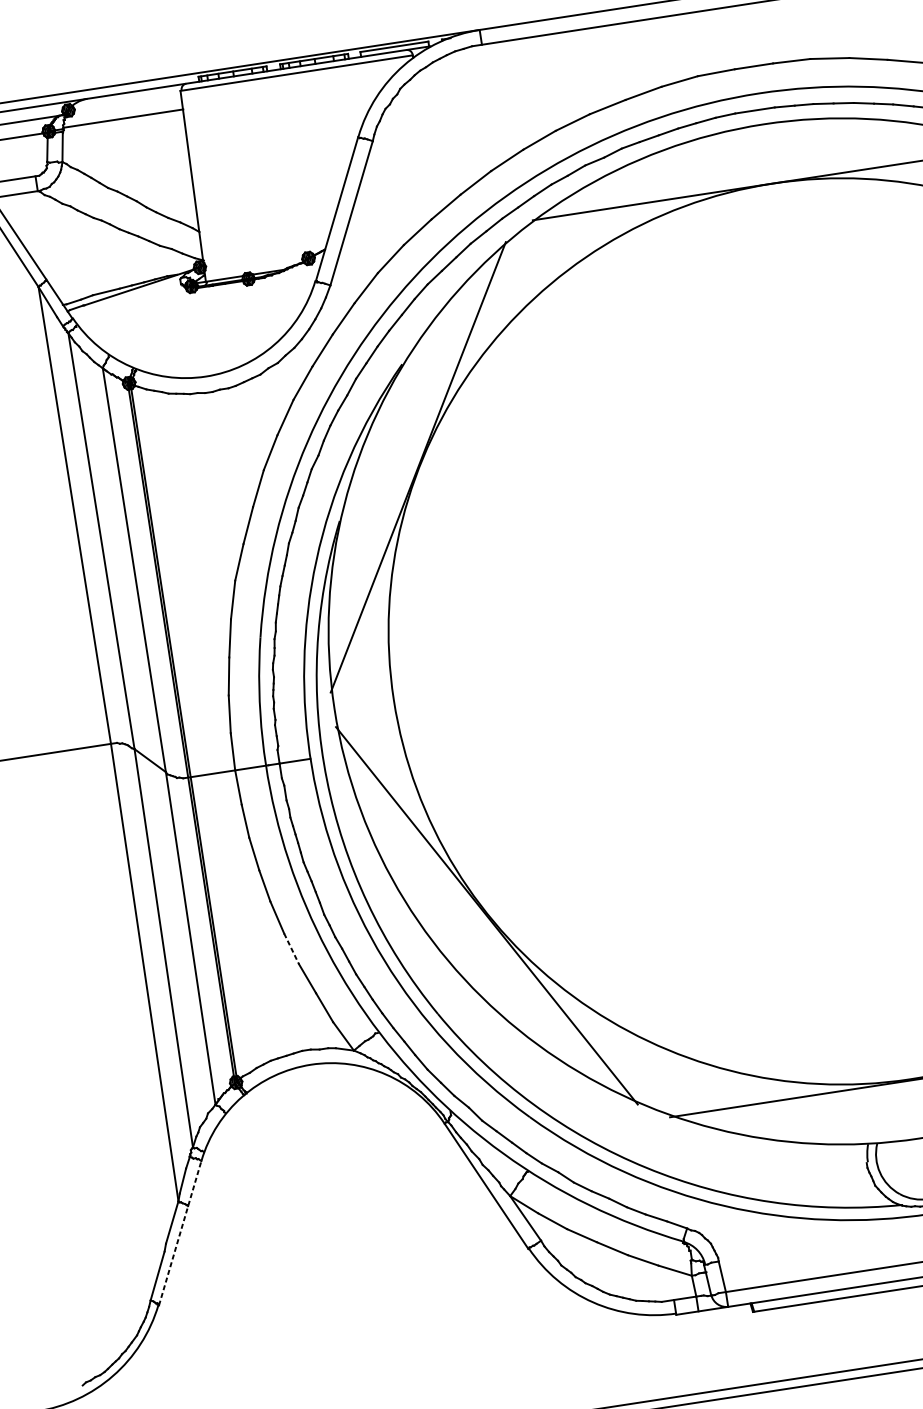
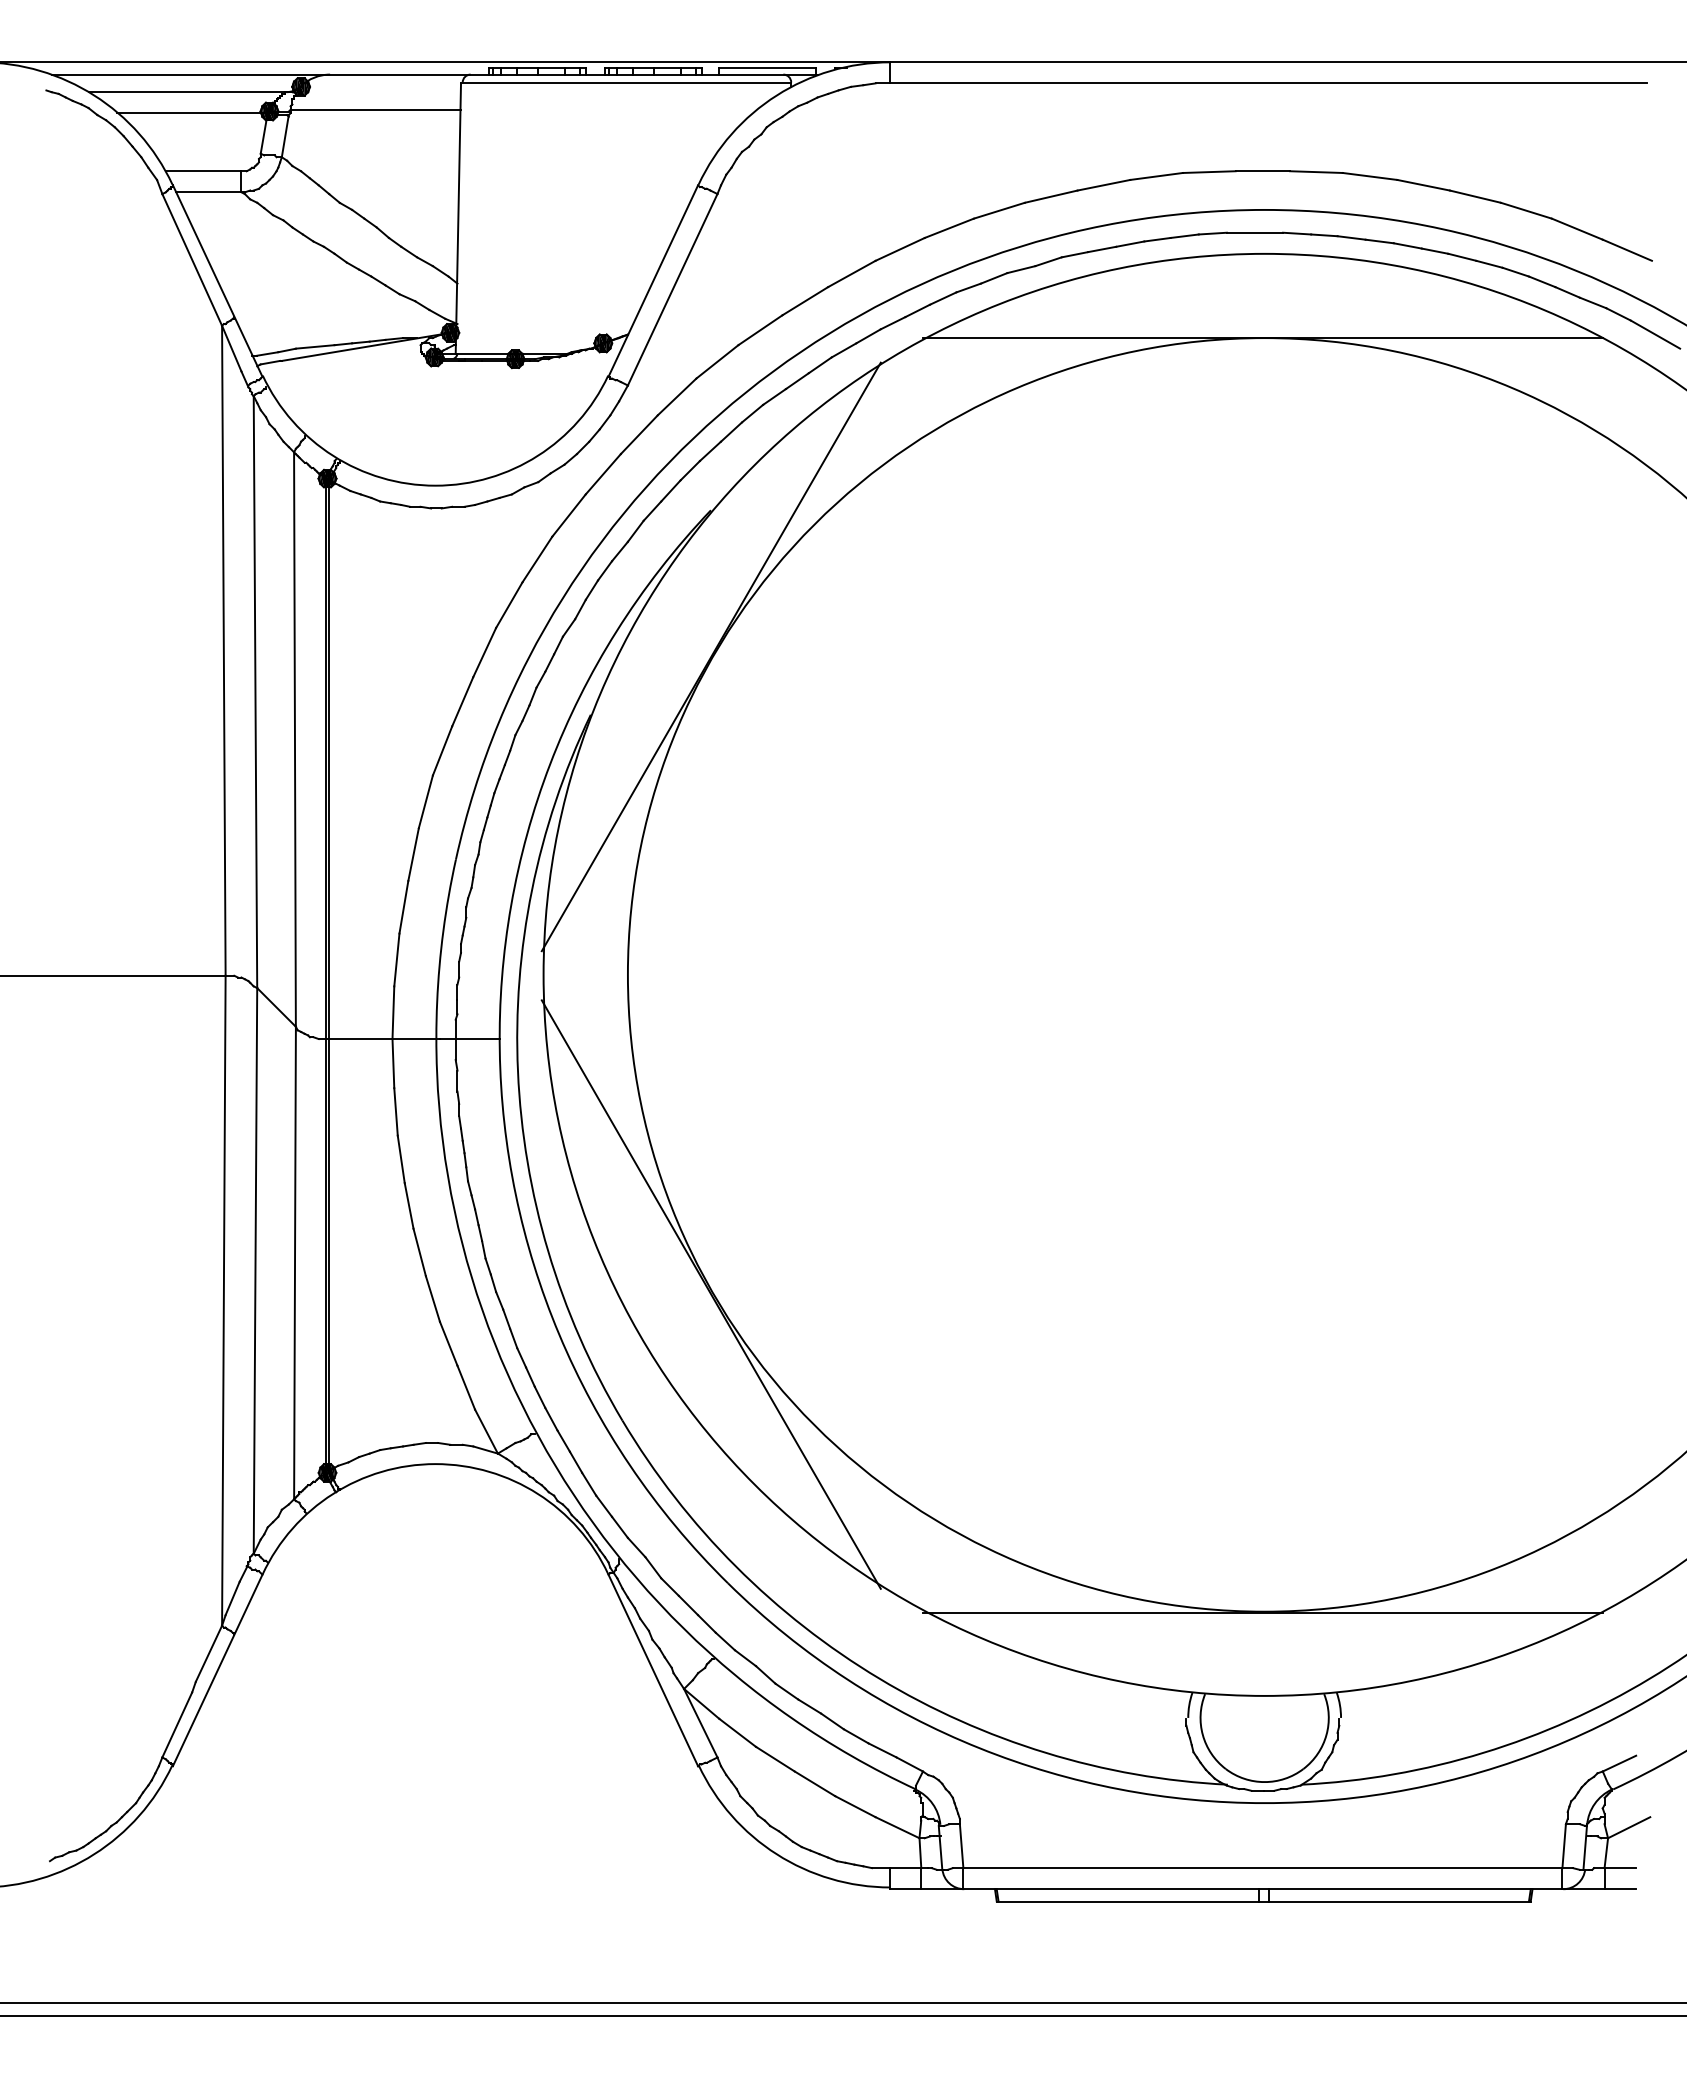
line: (291, 948) -> (432, 1298), dashed -> solid
line: (180, 1233) -> (217, 1670), dashed -> solid

